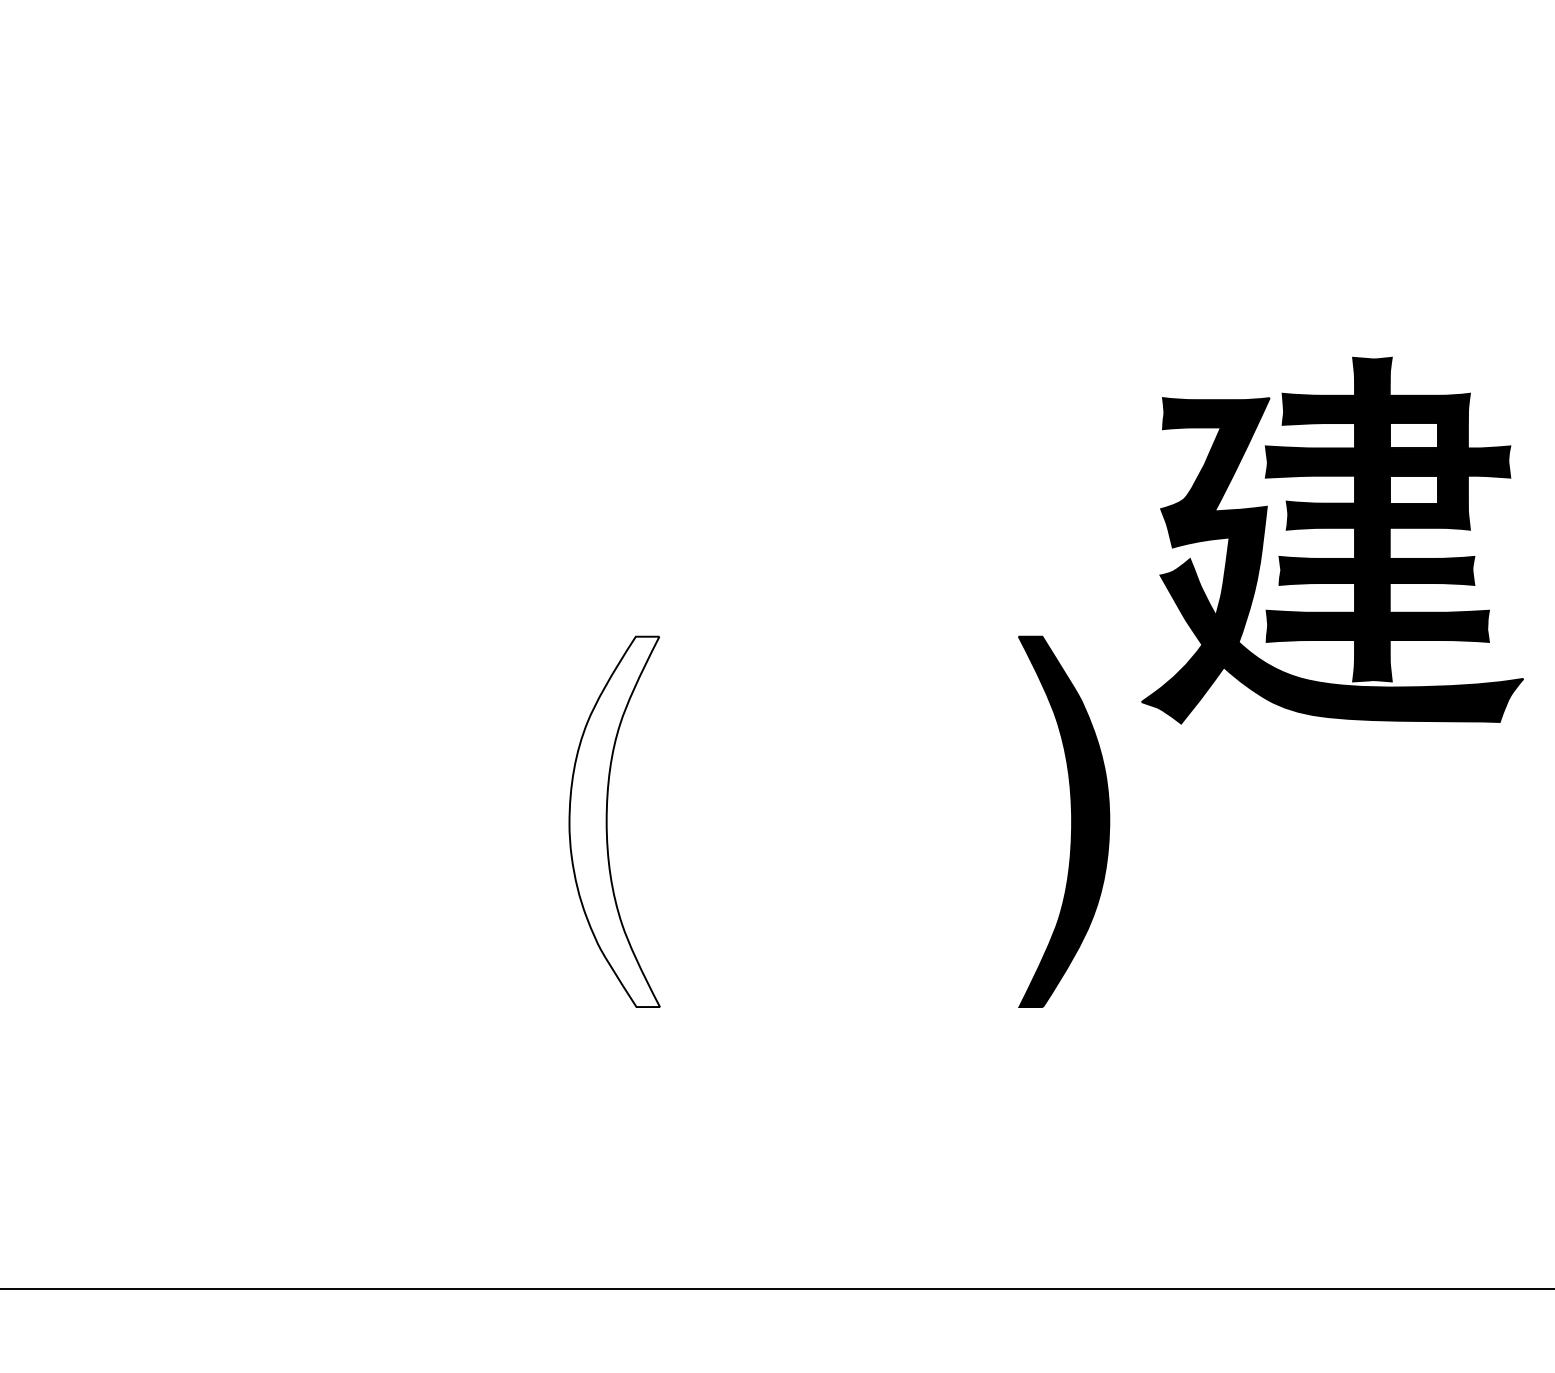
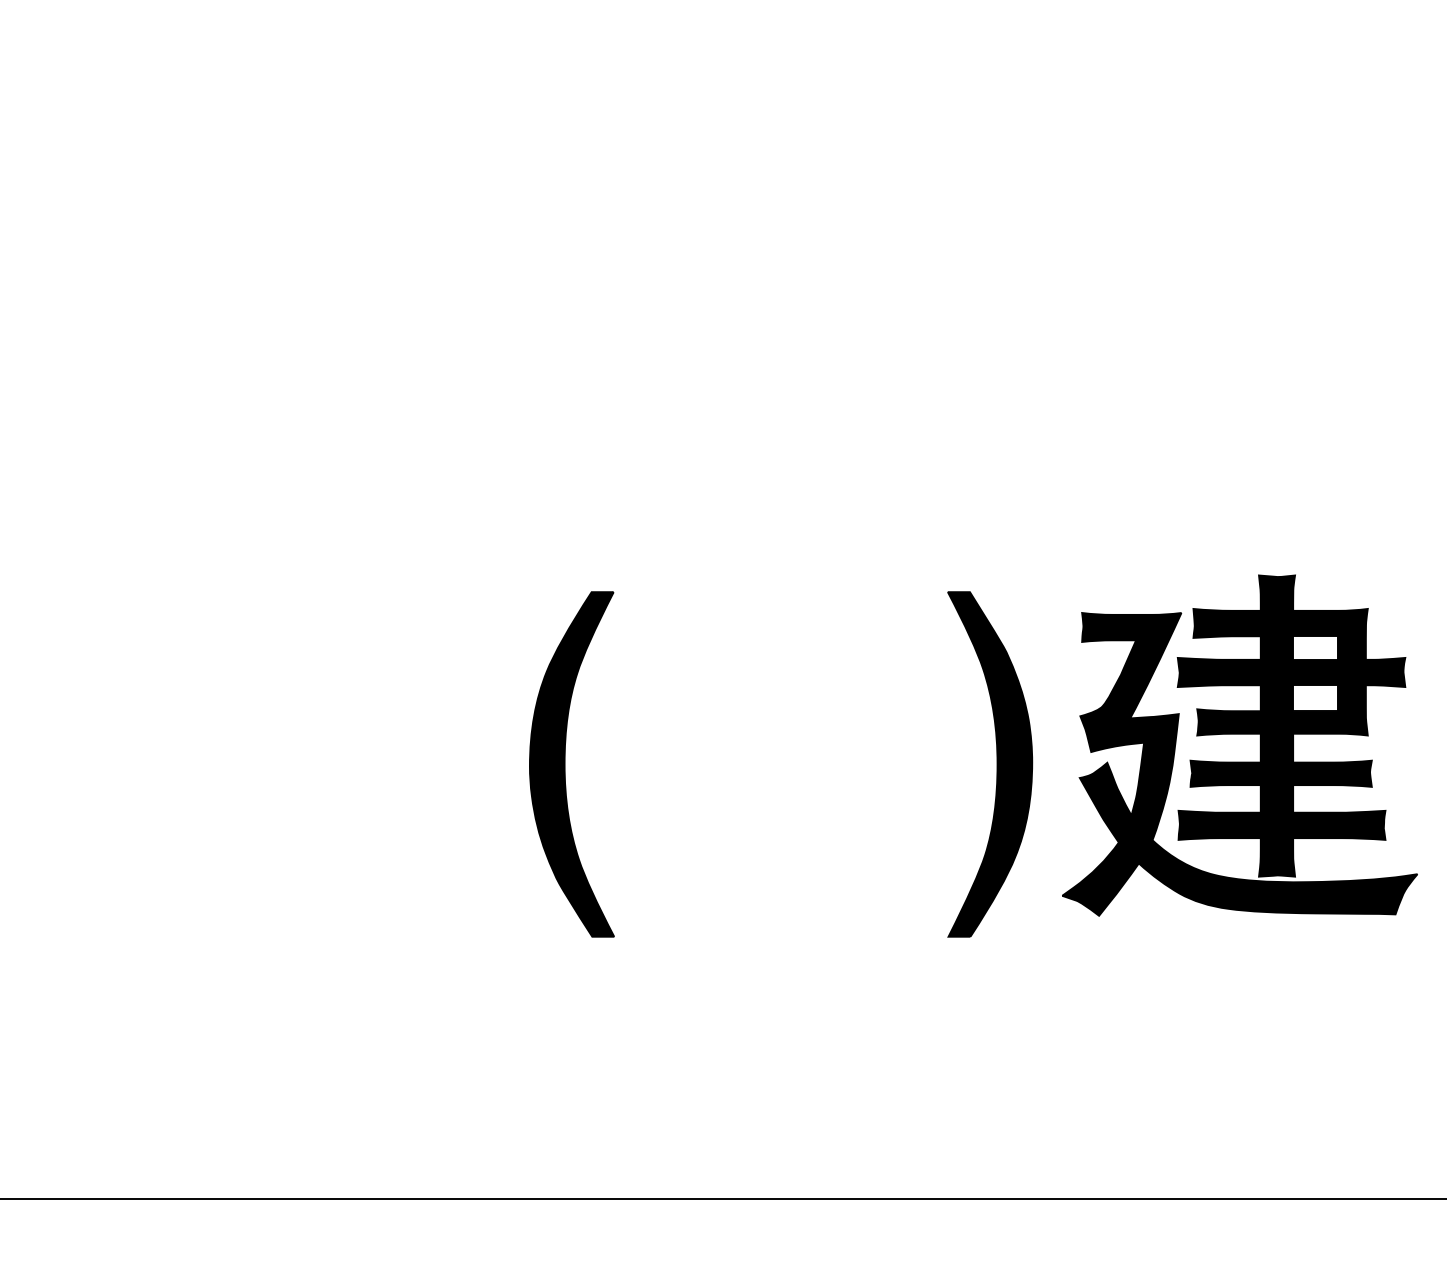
part: (1332, 528) -> (1239, 734), moved
fill: (614, 821) -> (571, 764), added

